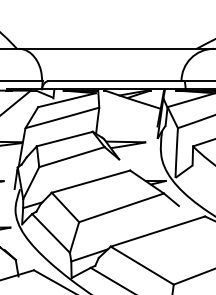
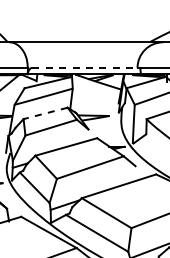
line: (119, 80) -> (88, 67), solid -> dashed
line: (64, 139) -> (45, 113), solid -> dashed

